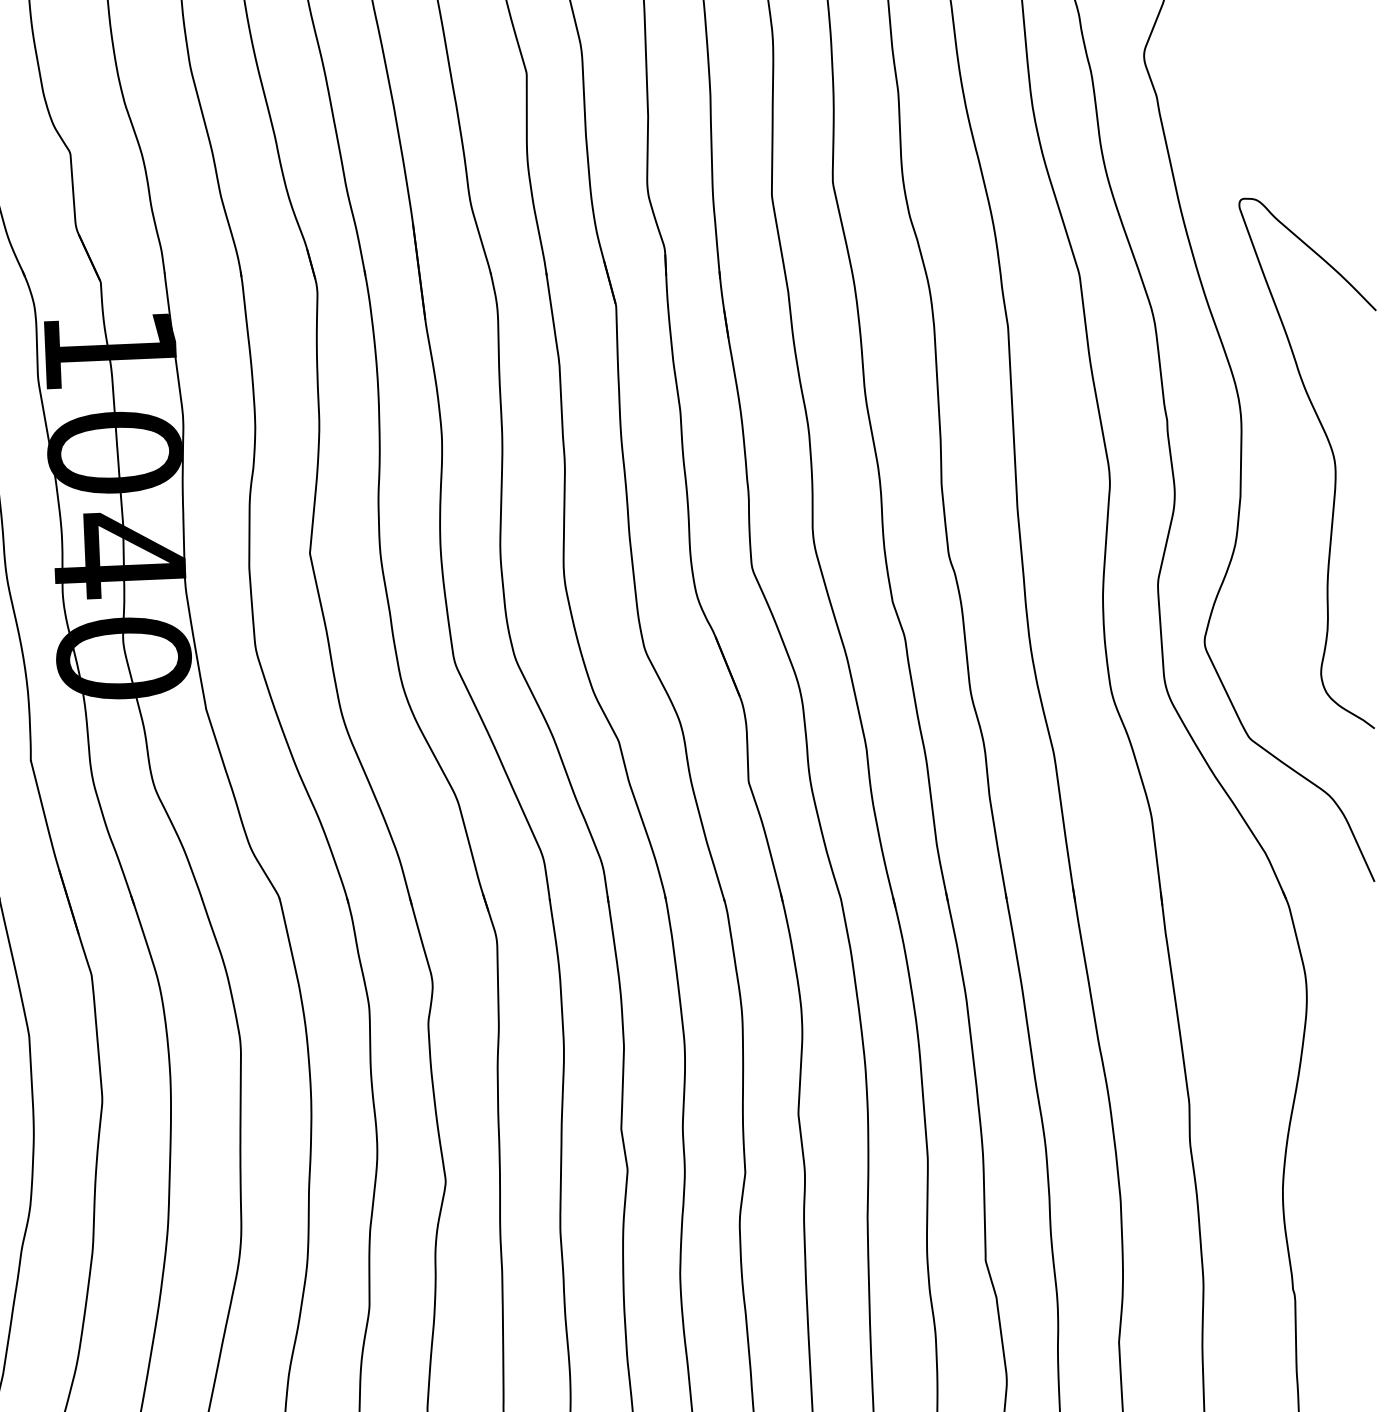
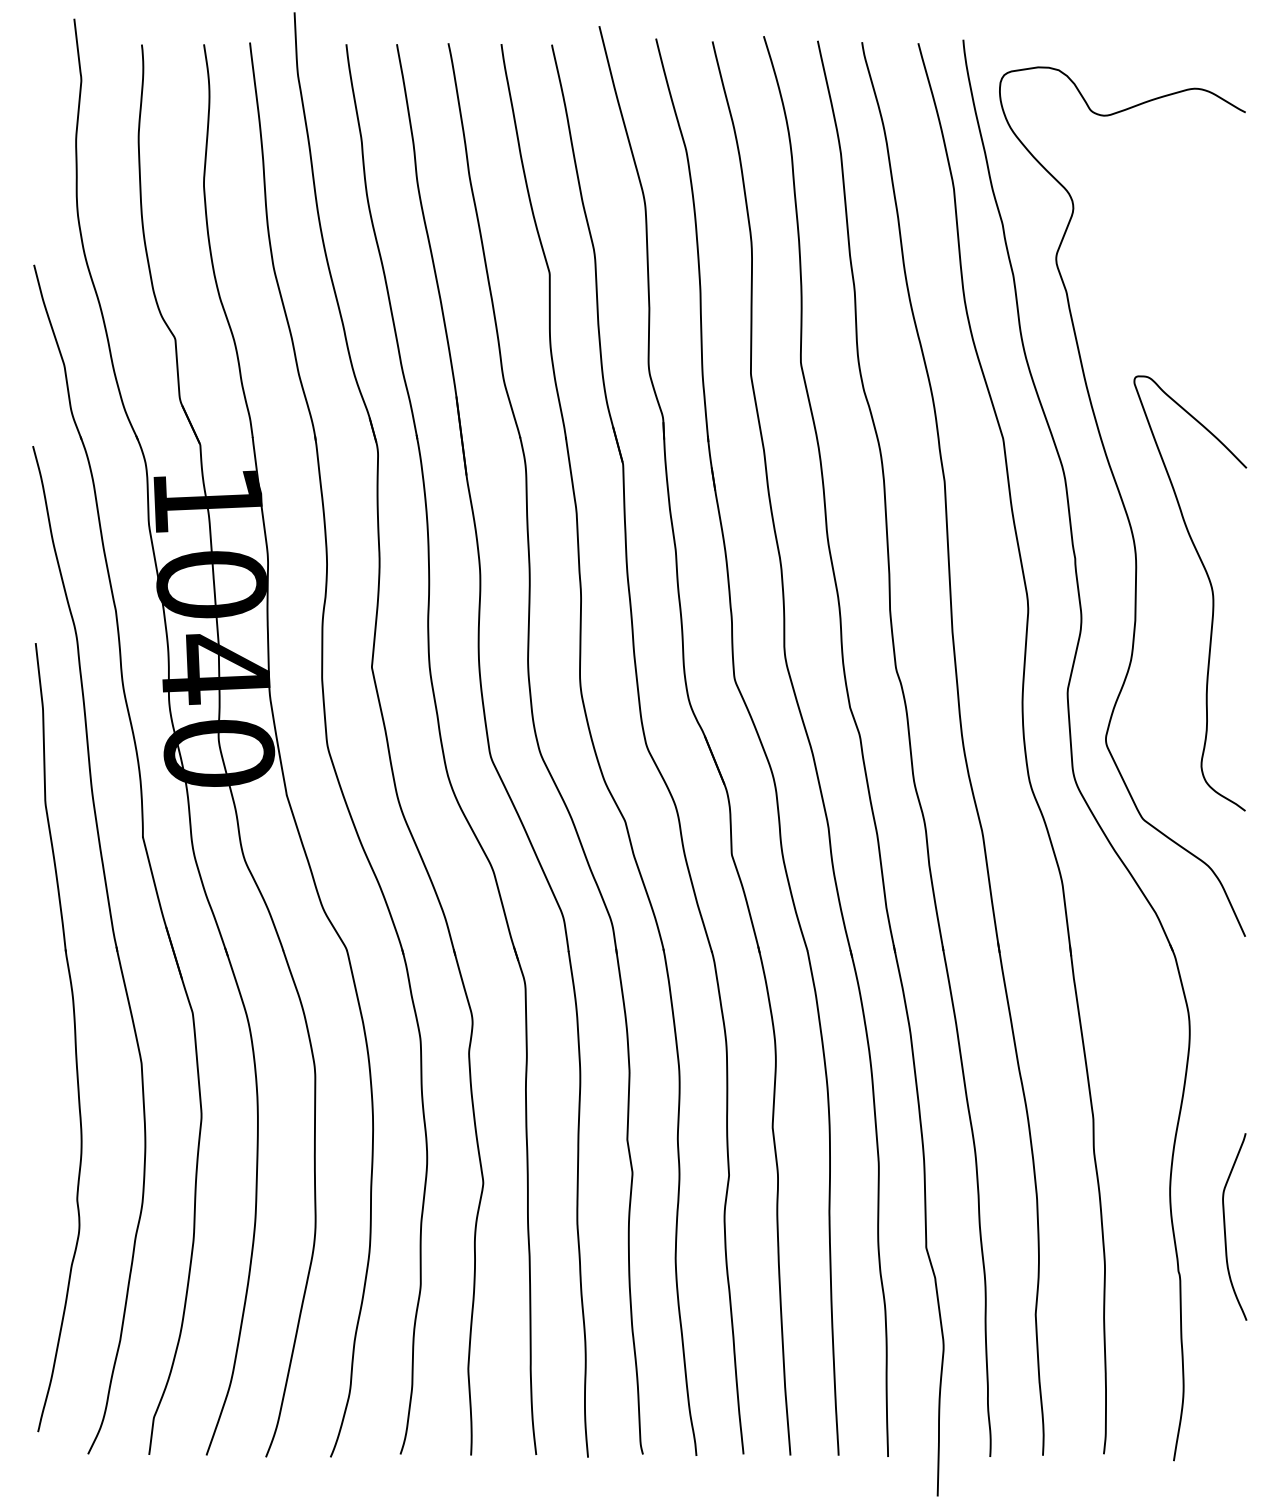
curve: (1350, 1235) -> (1225, 1226), added

